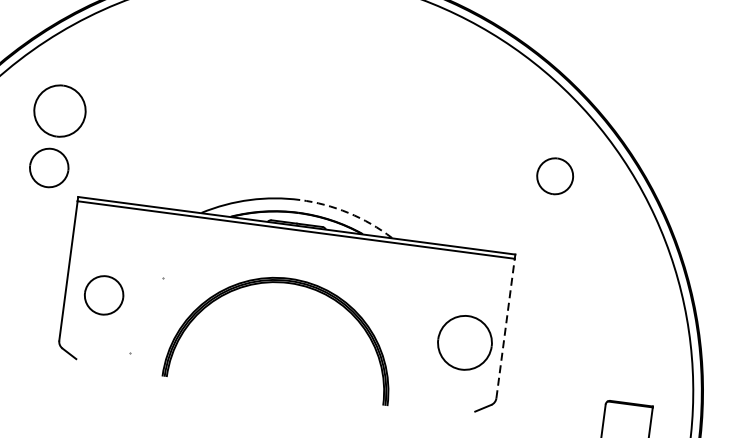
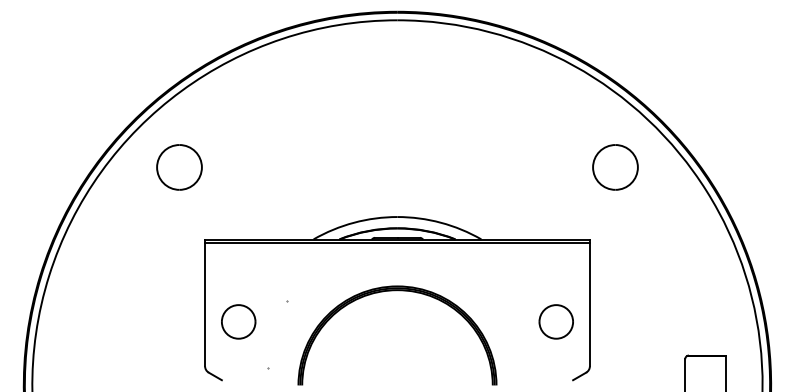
part: (49, 167) -> (176, 217), removed
part: (555, 176) -> (615, 167), size x1.43
arc: (348, 212) -> (440, 222), dashed -> solid
line: (505, 328) -> (589, 304), dashed -> solid
part: (464, 342) -> (555, 321), size x0.71

